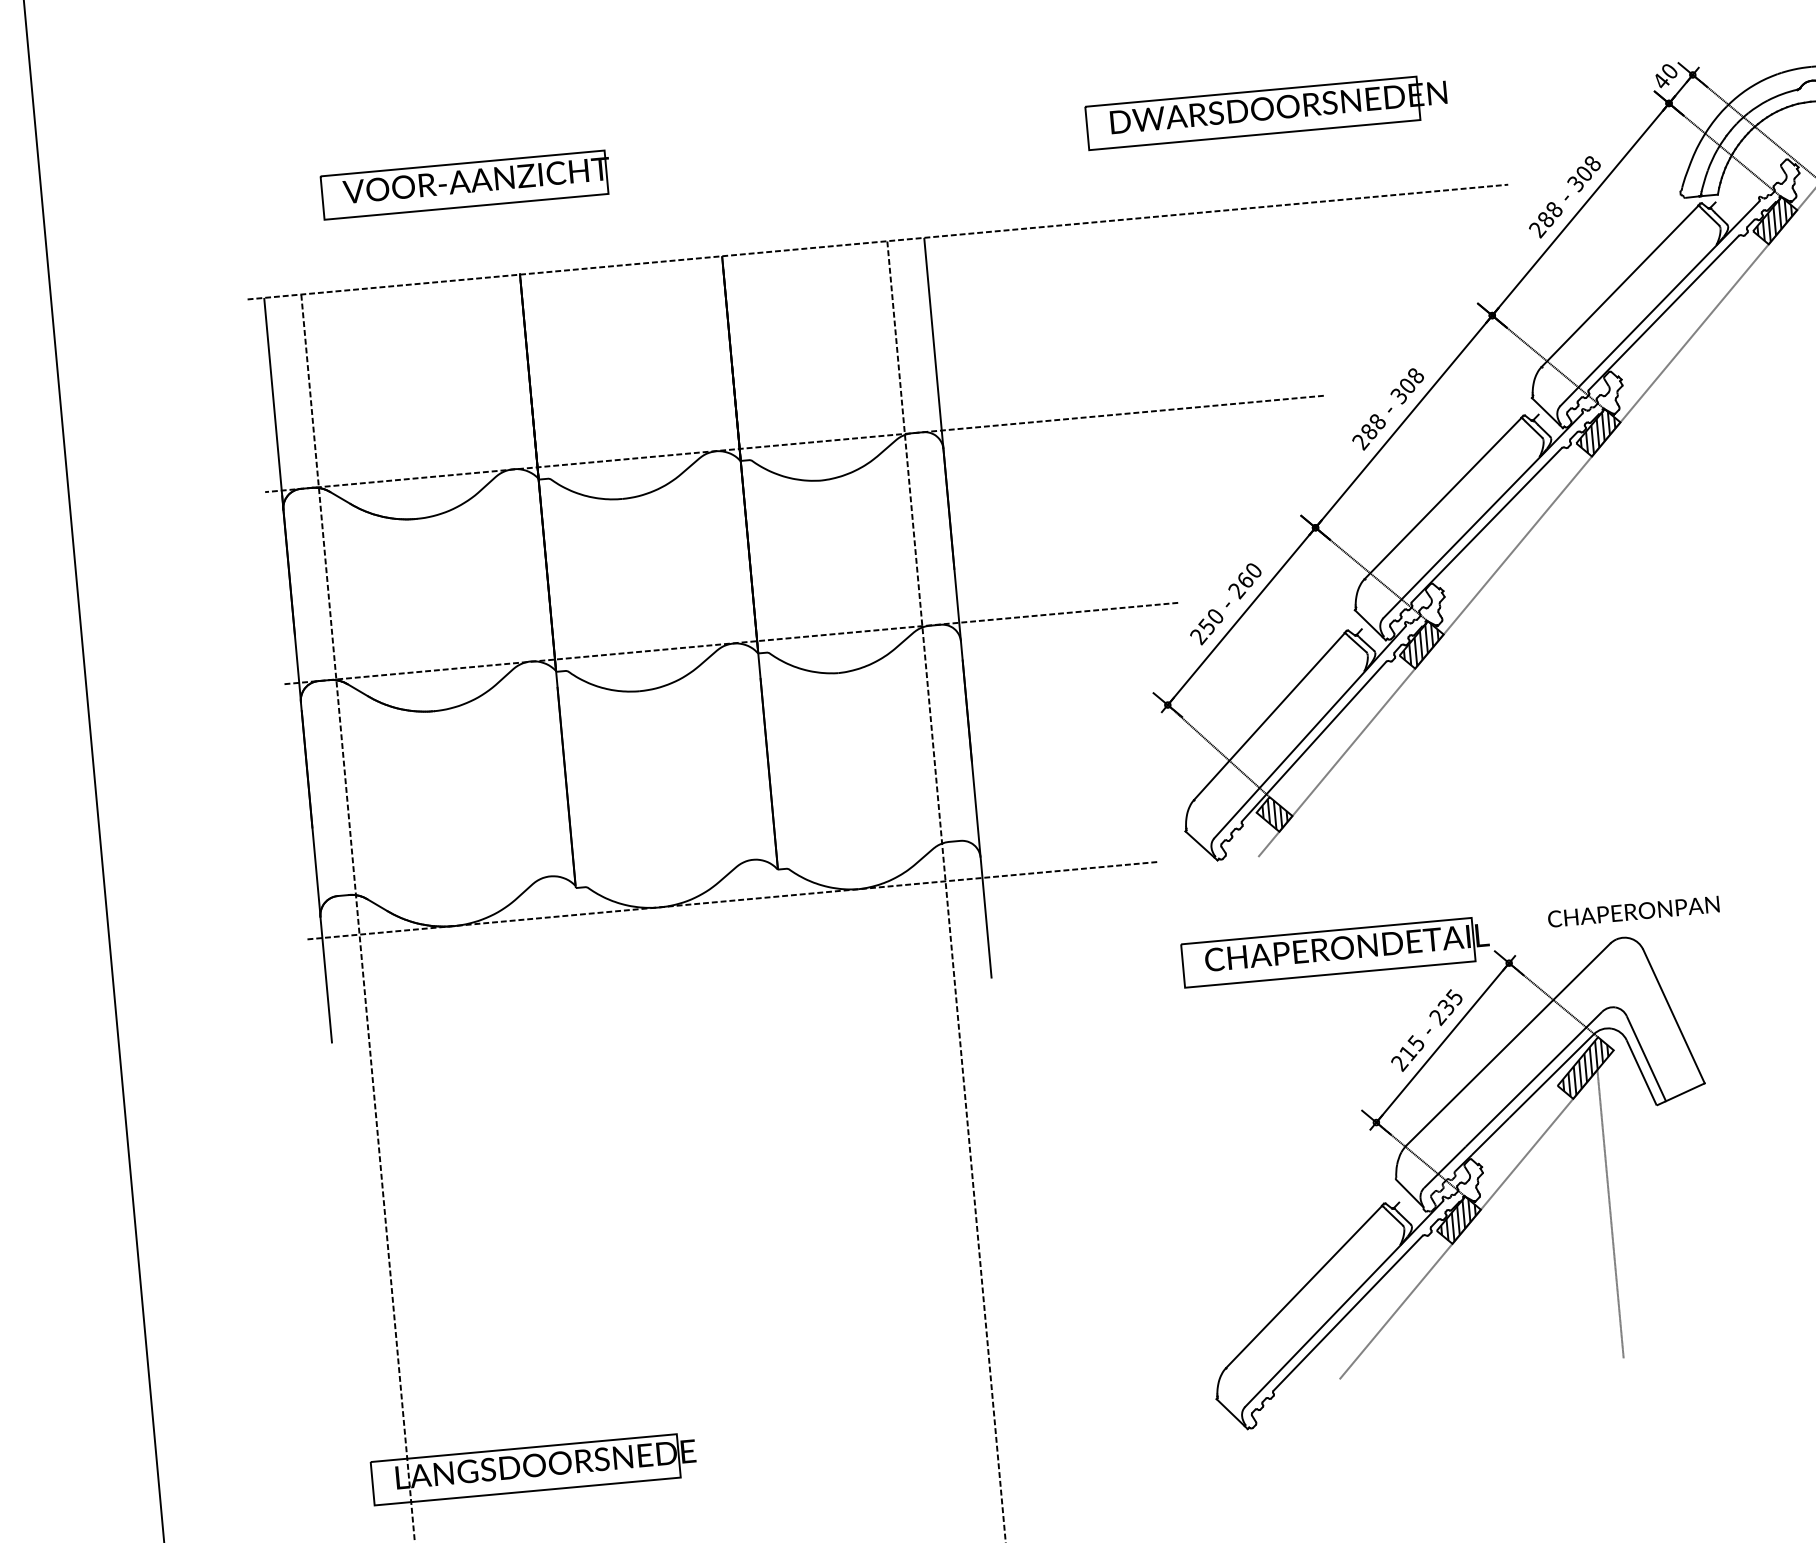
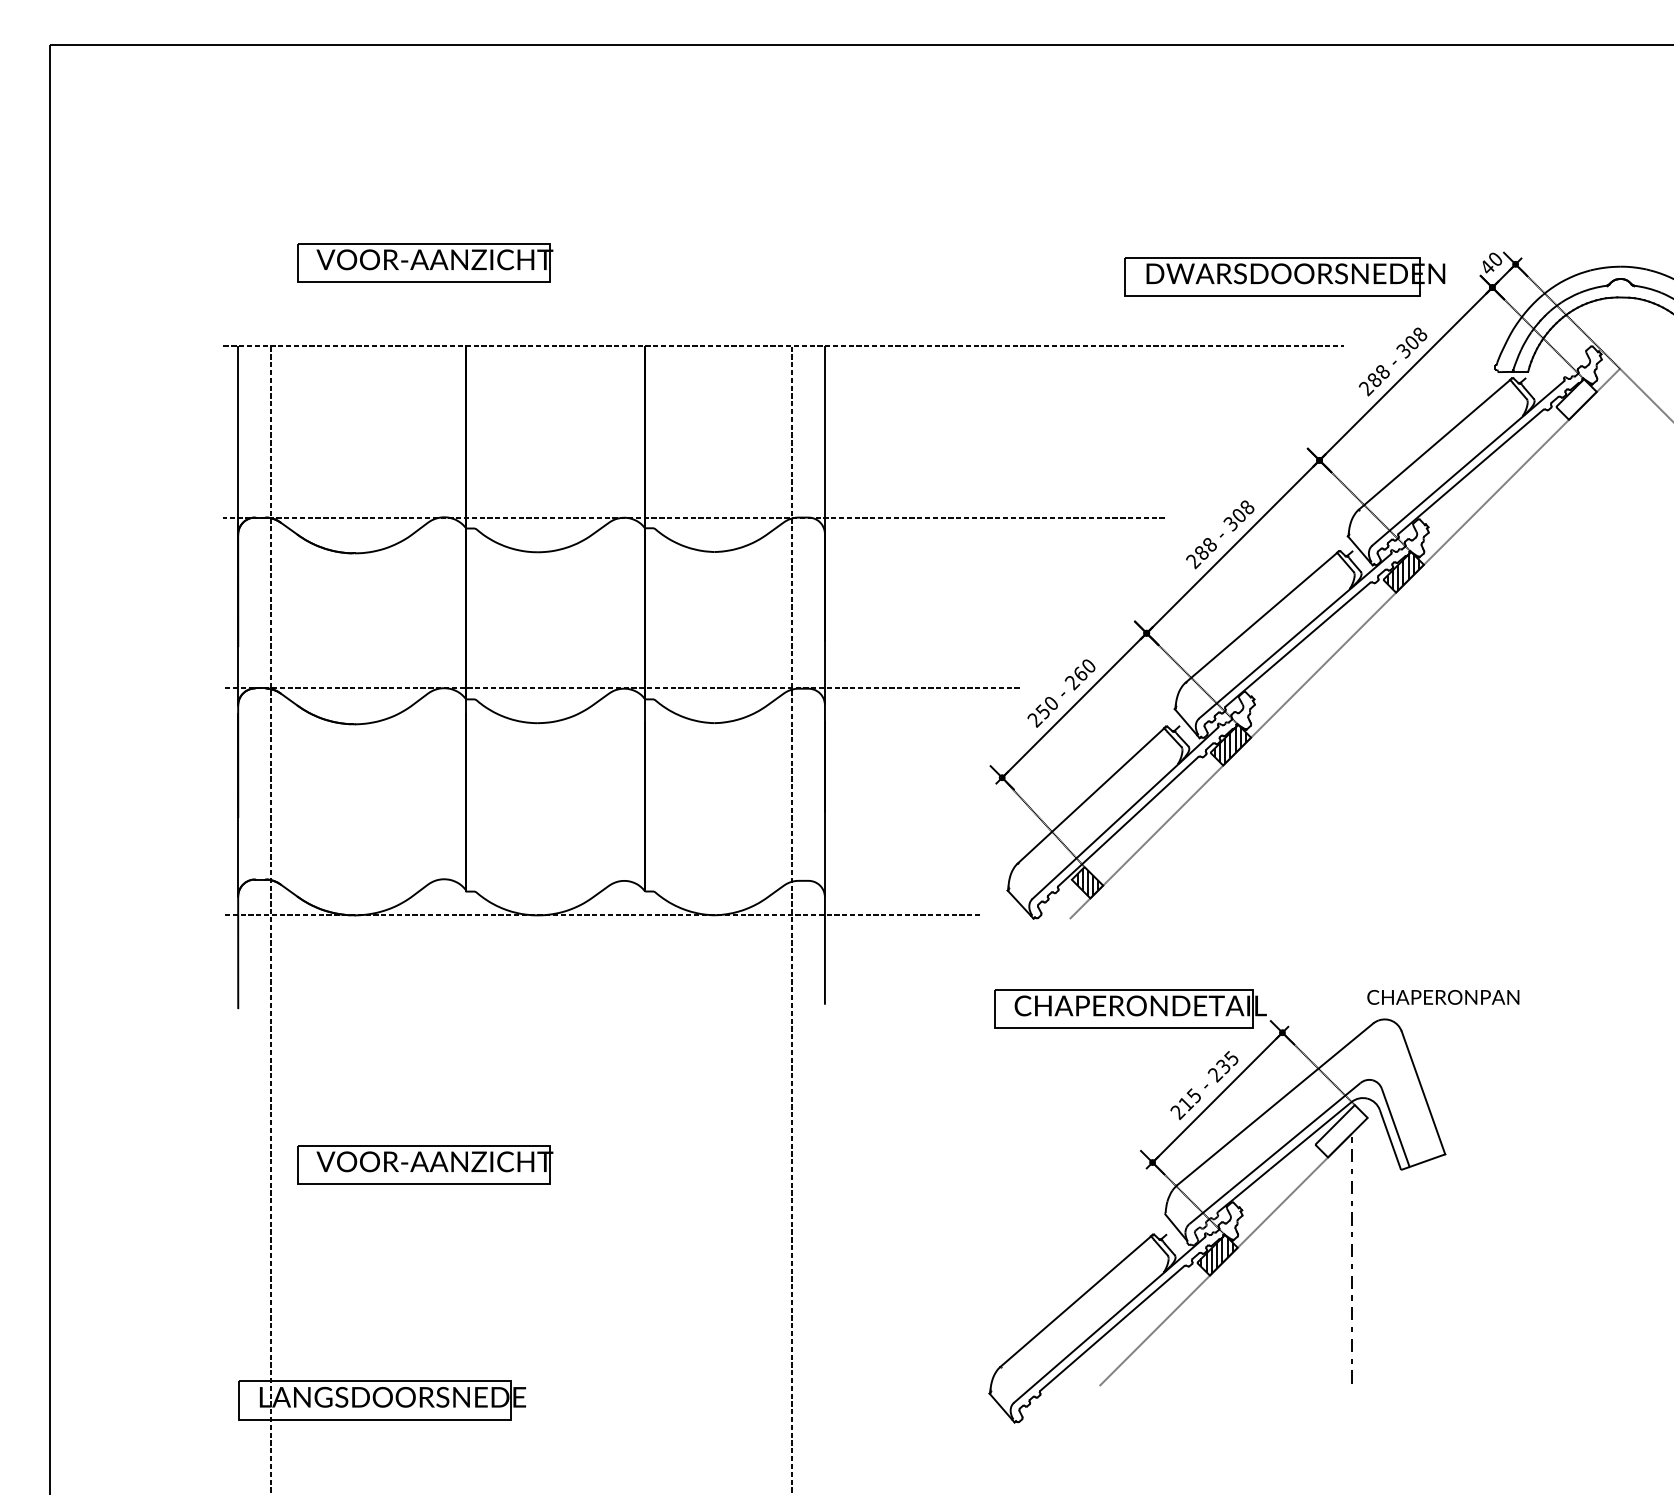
part: (1266, 111) -> (1284, 276), moved
hatch: (1774, 220) -> (1575, 399), removed
text: (1633, 911) -> (1443, 997), moved
hatch: (1585, 1068) -> (1341, 1131), removed
part: (558, 1199) -> (425, 1164), added

